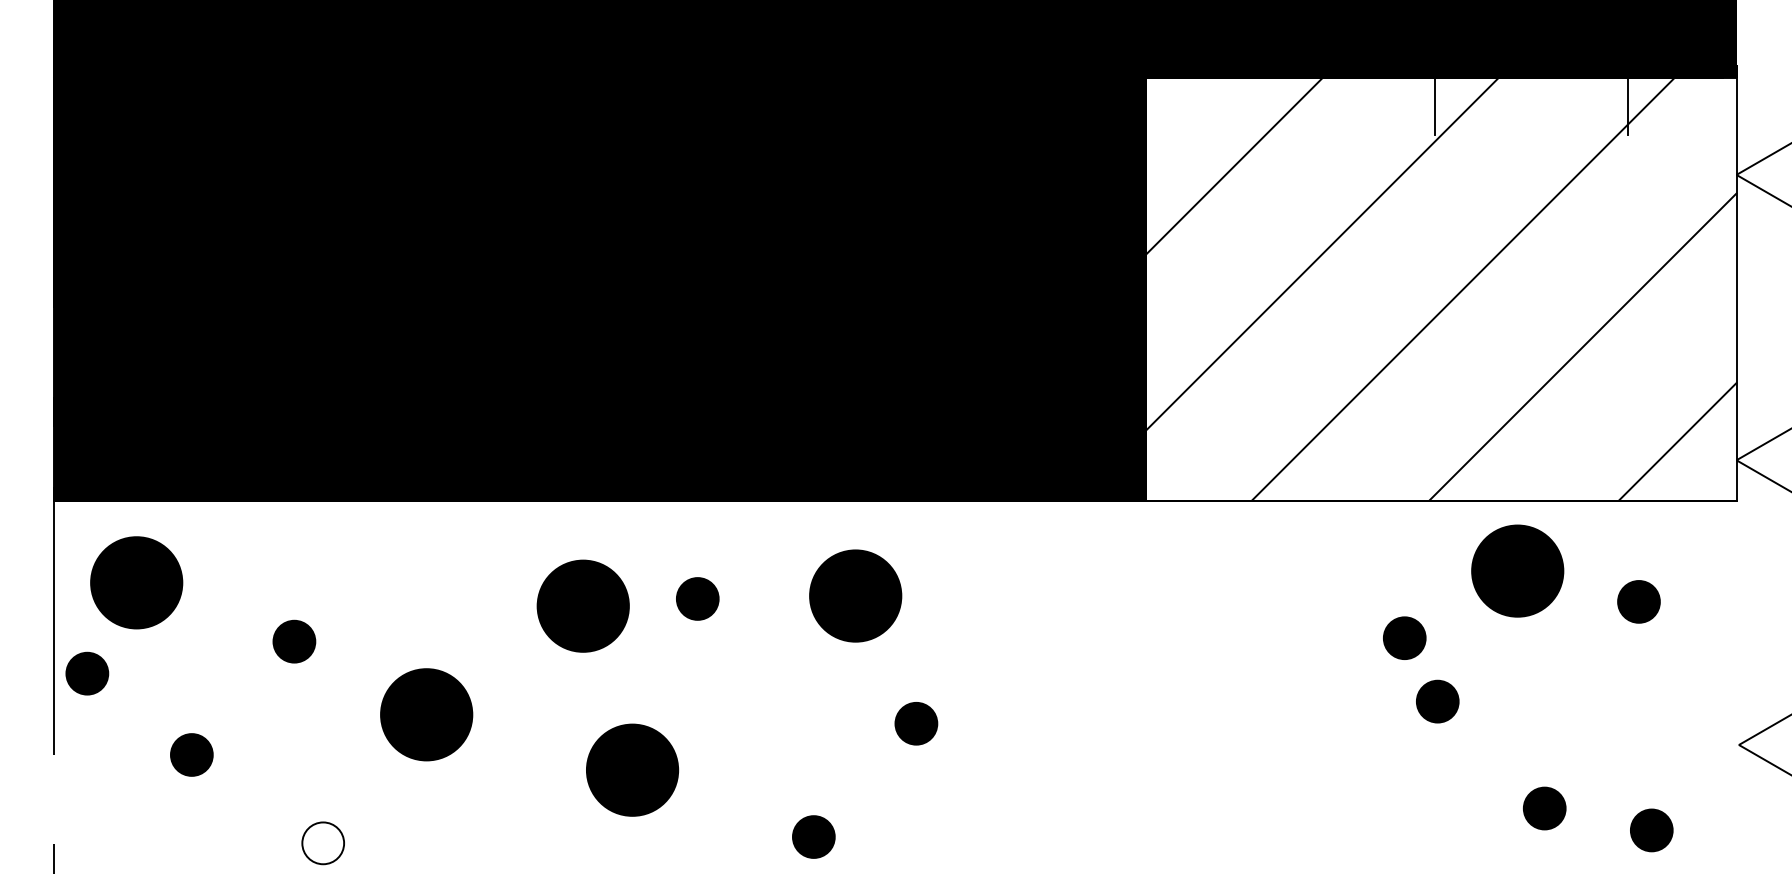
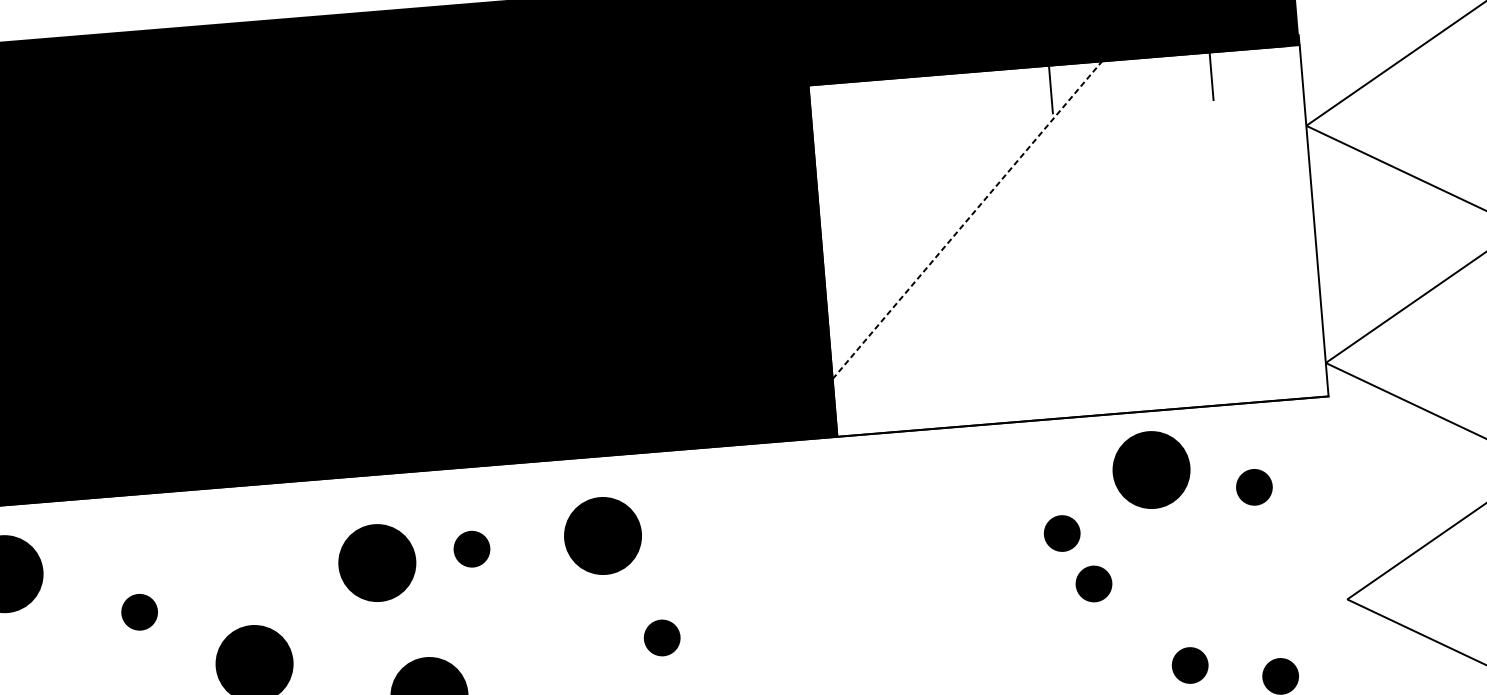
line: (1233, 166) -> (887, 153), removed
line: (1322, 254) -> (967, 220), solid -> dashed
line: (1463, 288) -> (1087, 238), removed
line: (1582, 346) -> (1190, 278), removed
line: (1677, 441) -> (1275, 351), removed

